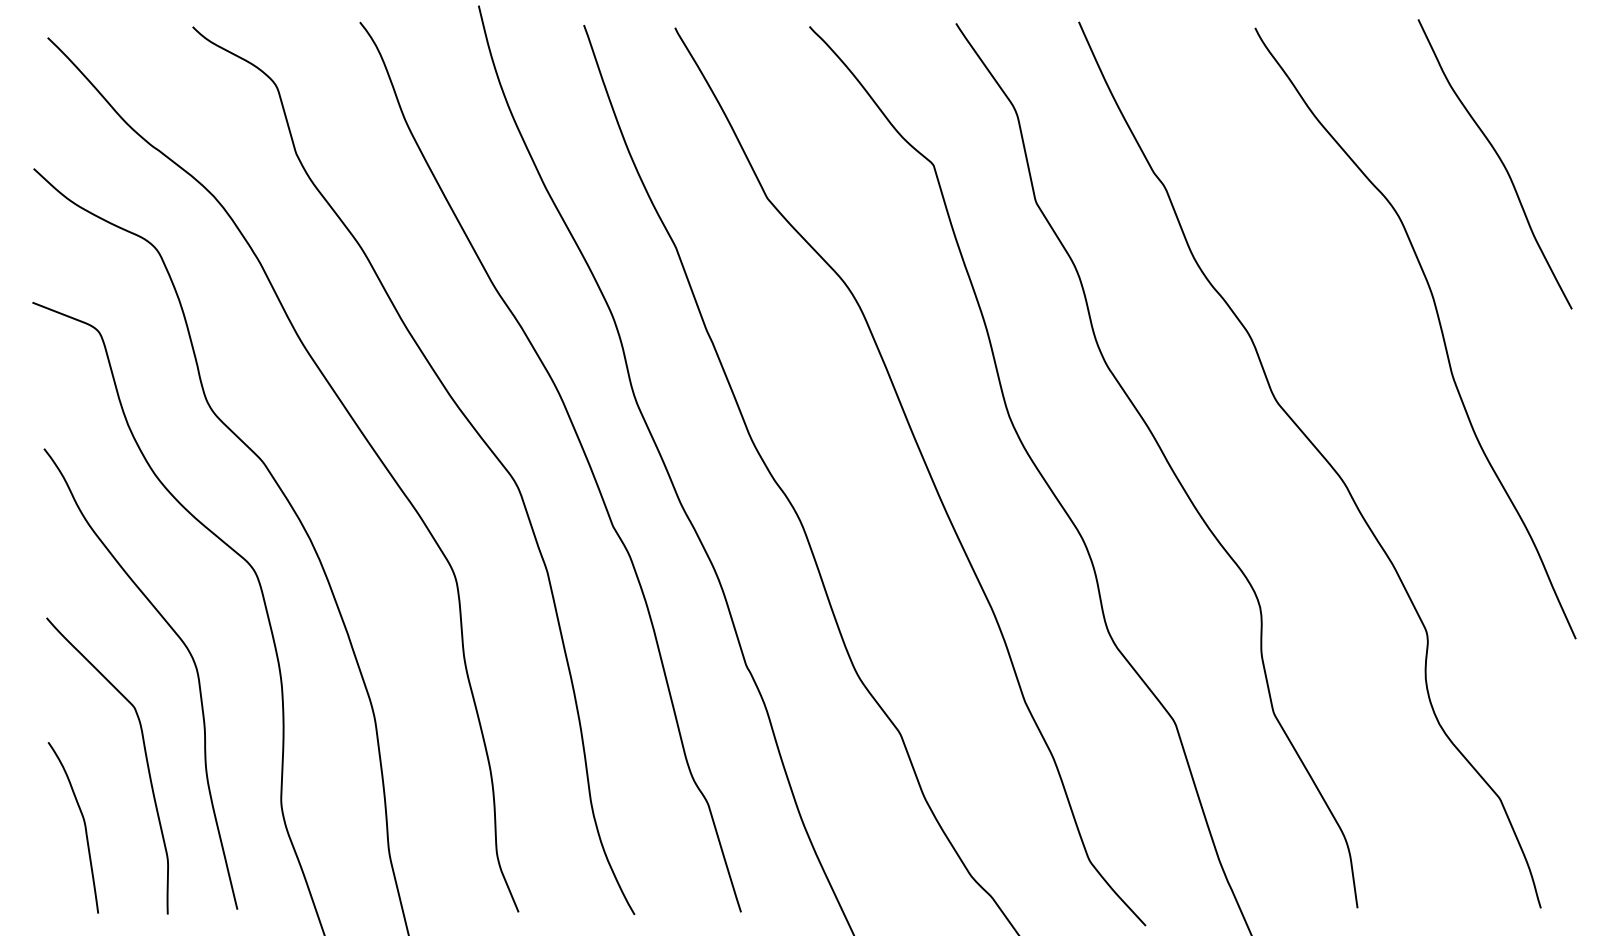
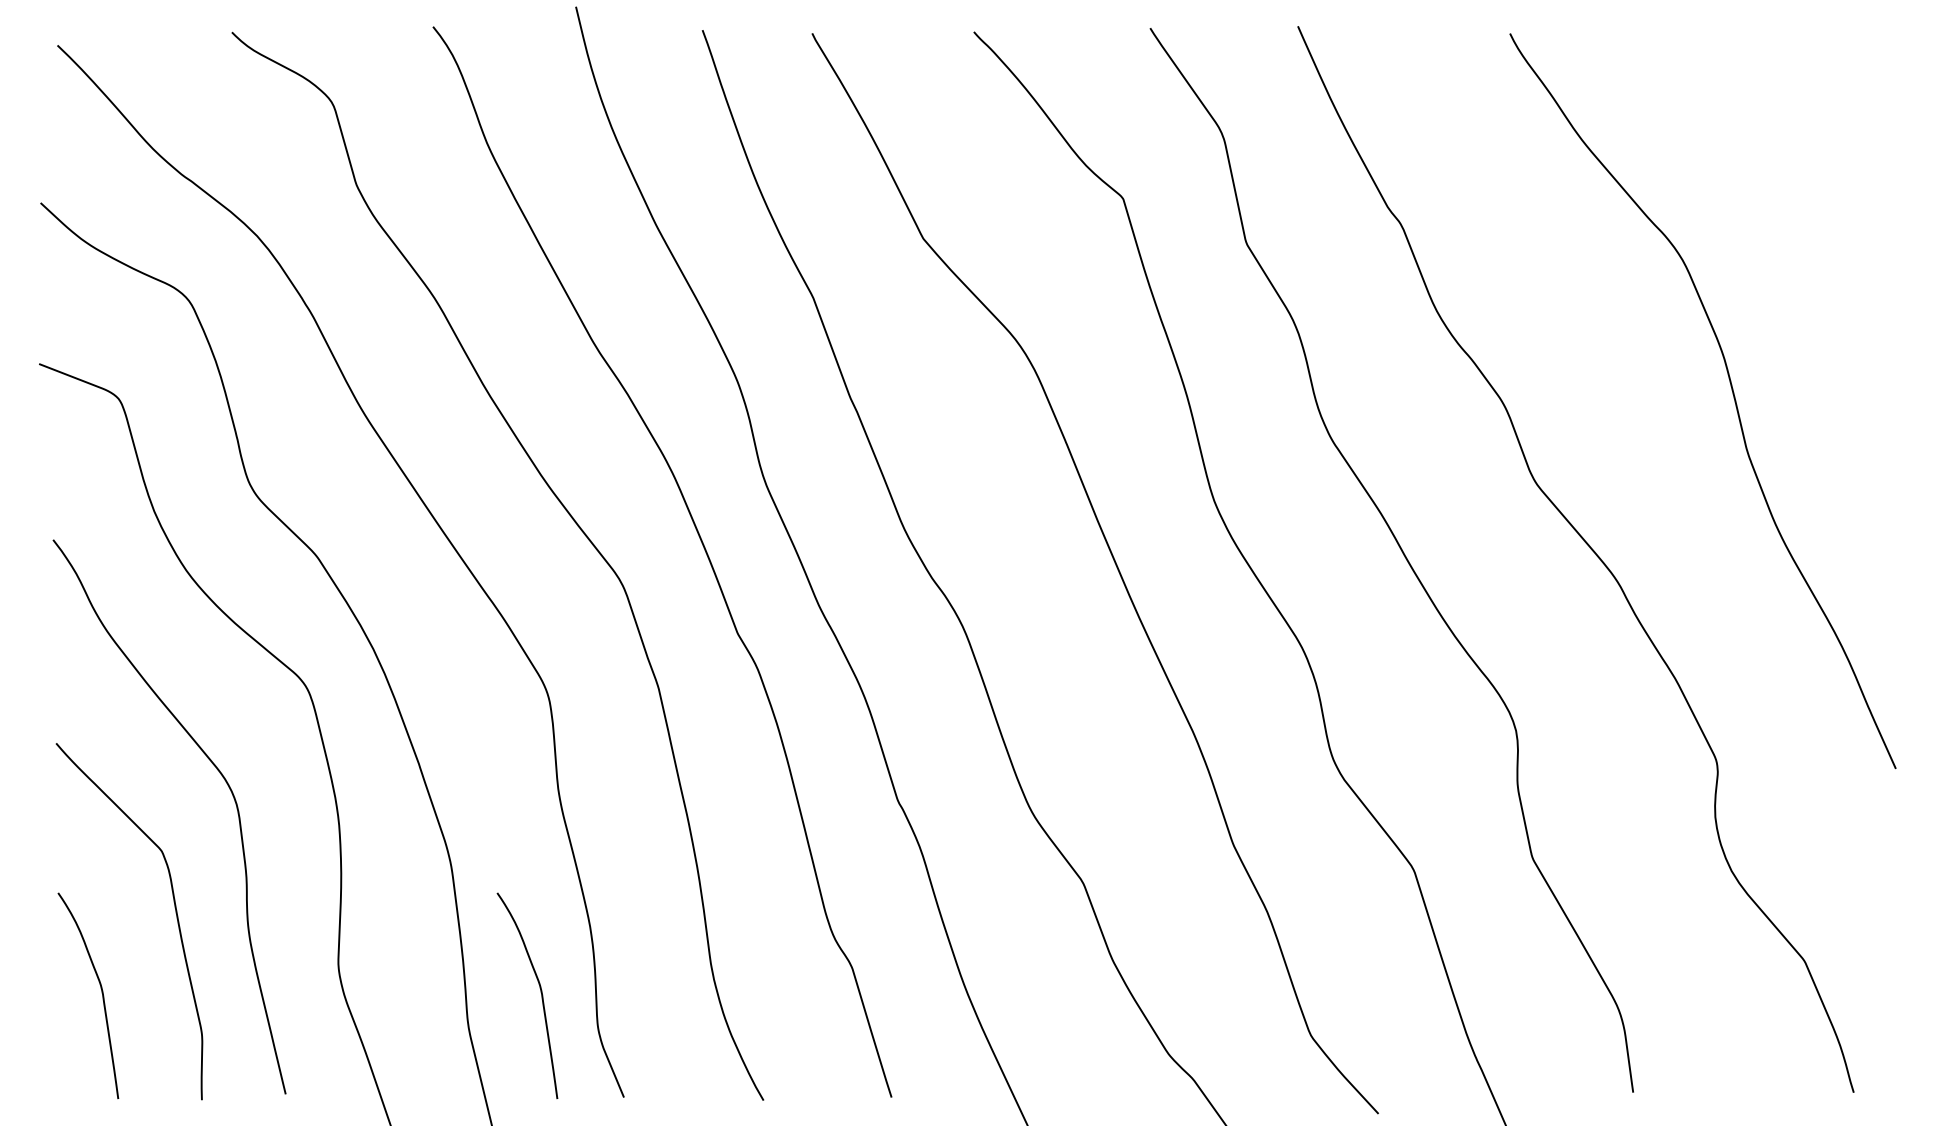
curve: (1500, 161) -> (1805, 194), removed
curve: (449, 827) -> (540, 995), added

